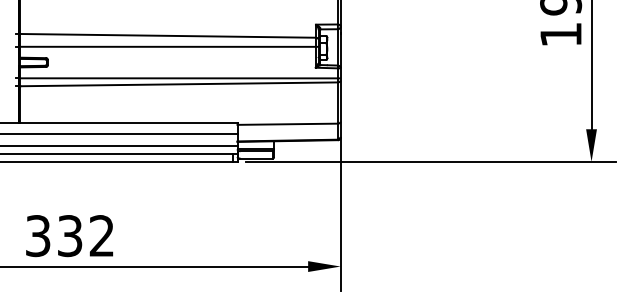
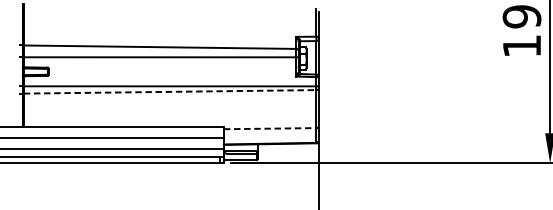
line: (179, 84) -> (170, 92), solid -> dashed
line: (288, 124) -> (270, 128), solid -> dashed

